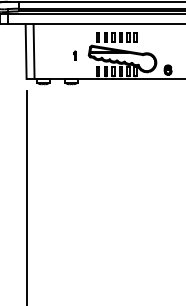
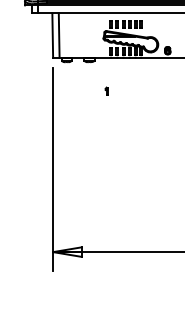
part: (75, 55) -> (106, 90), moved

